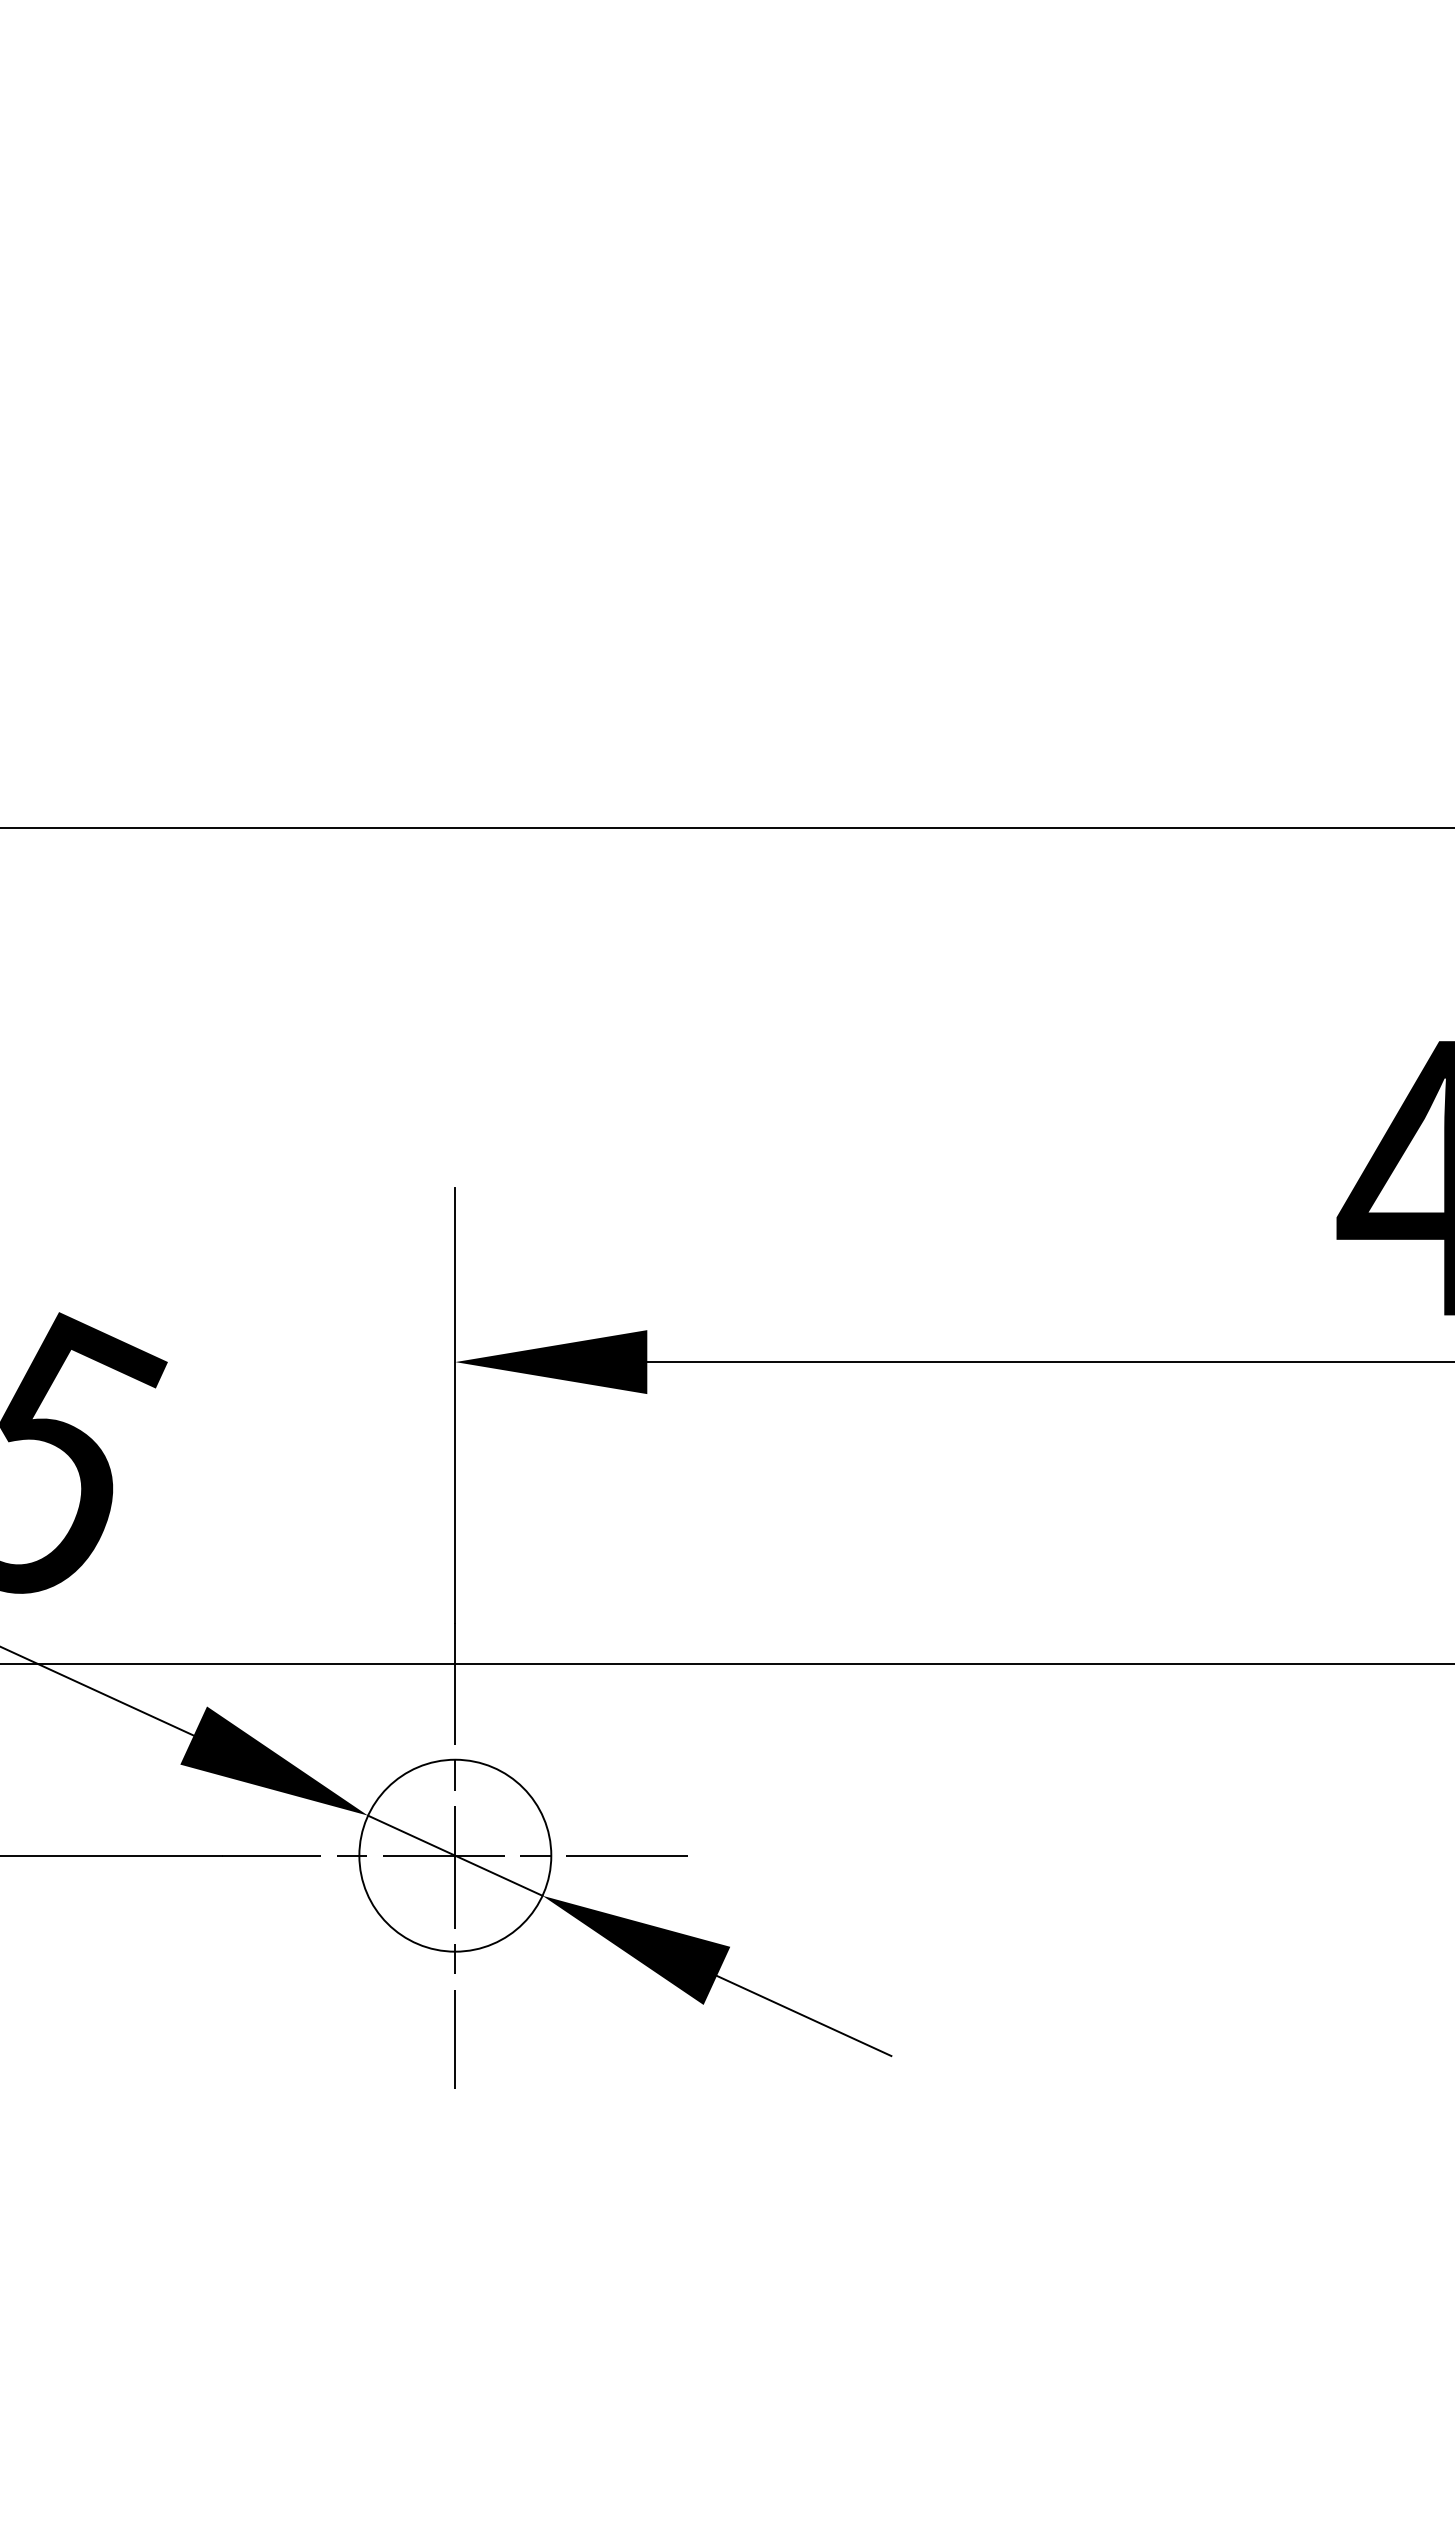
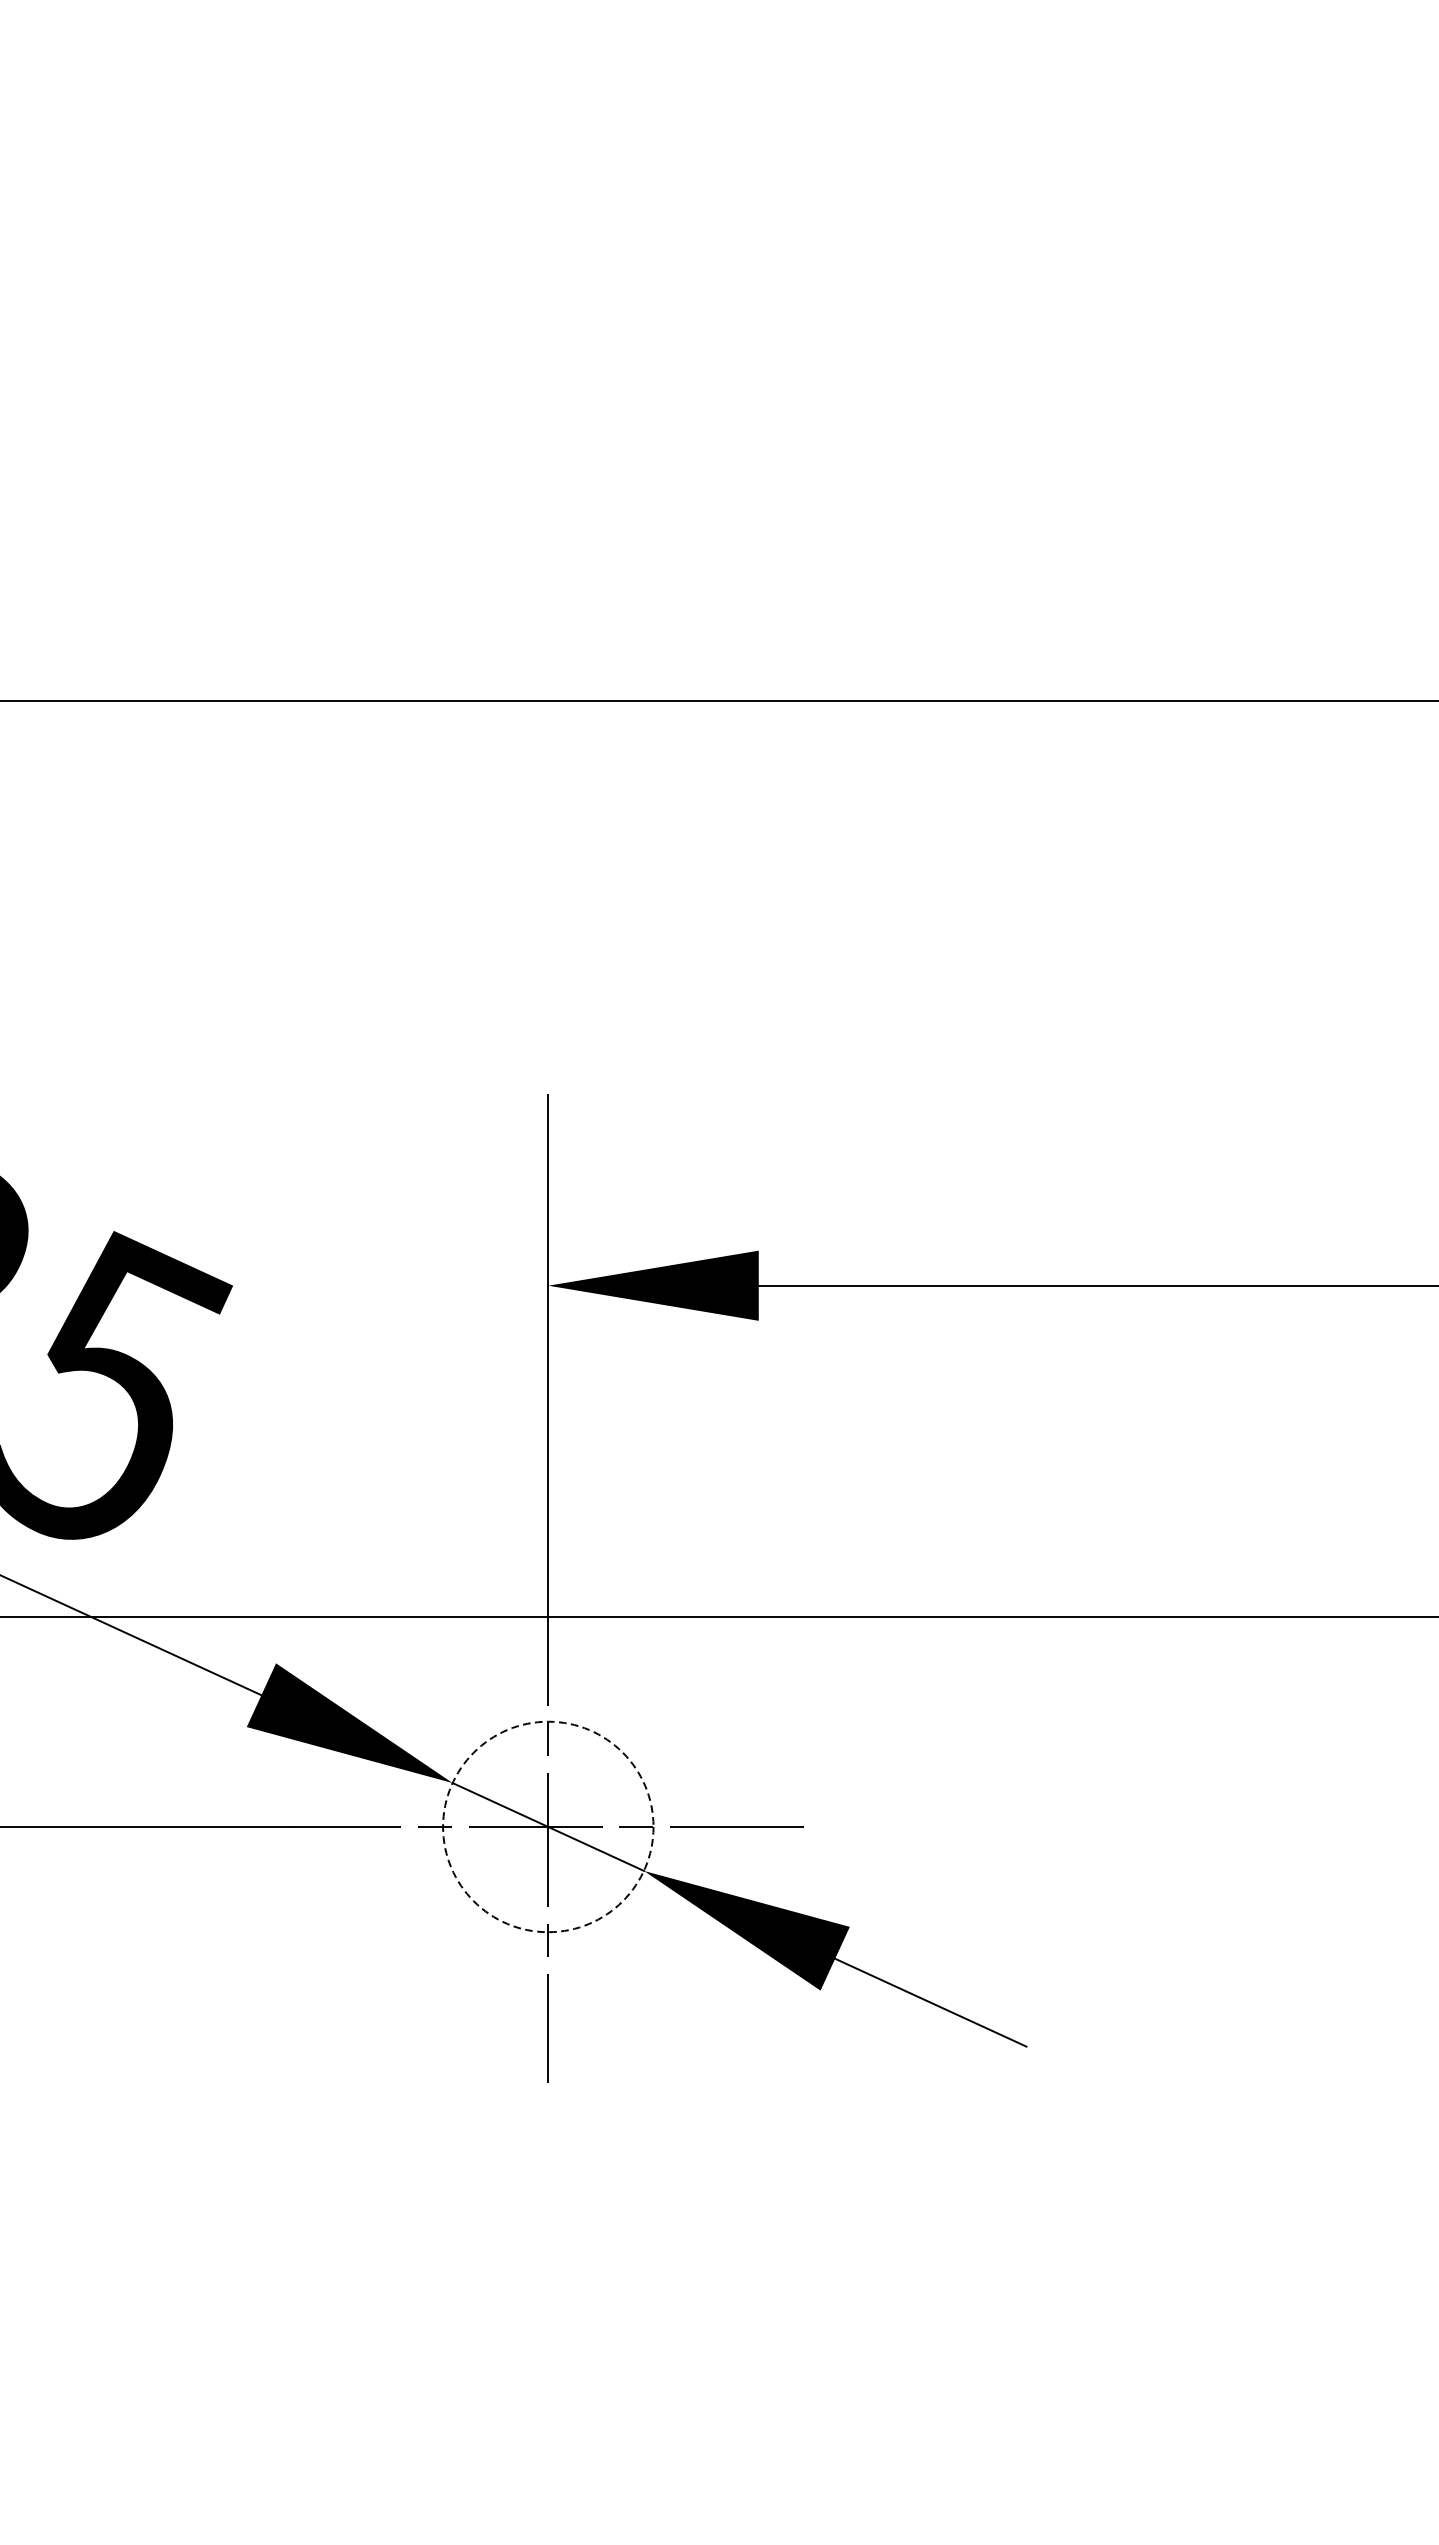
circle: (455, 1855) -> (548, 1826), solid -> dashed

